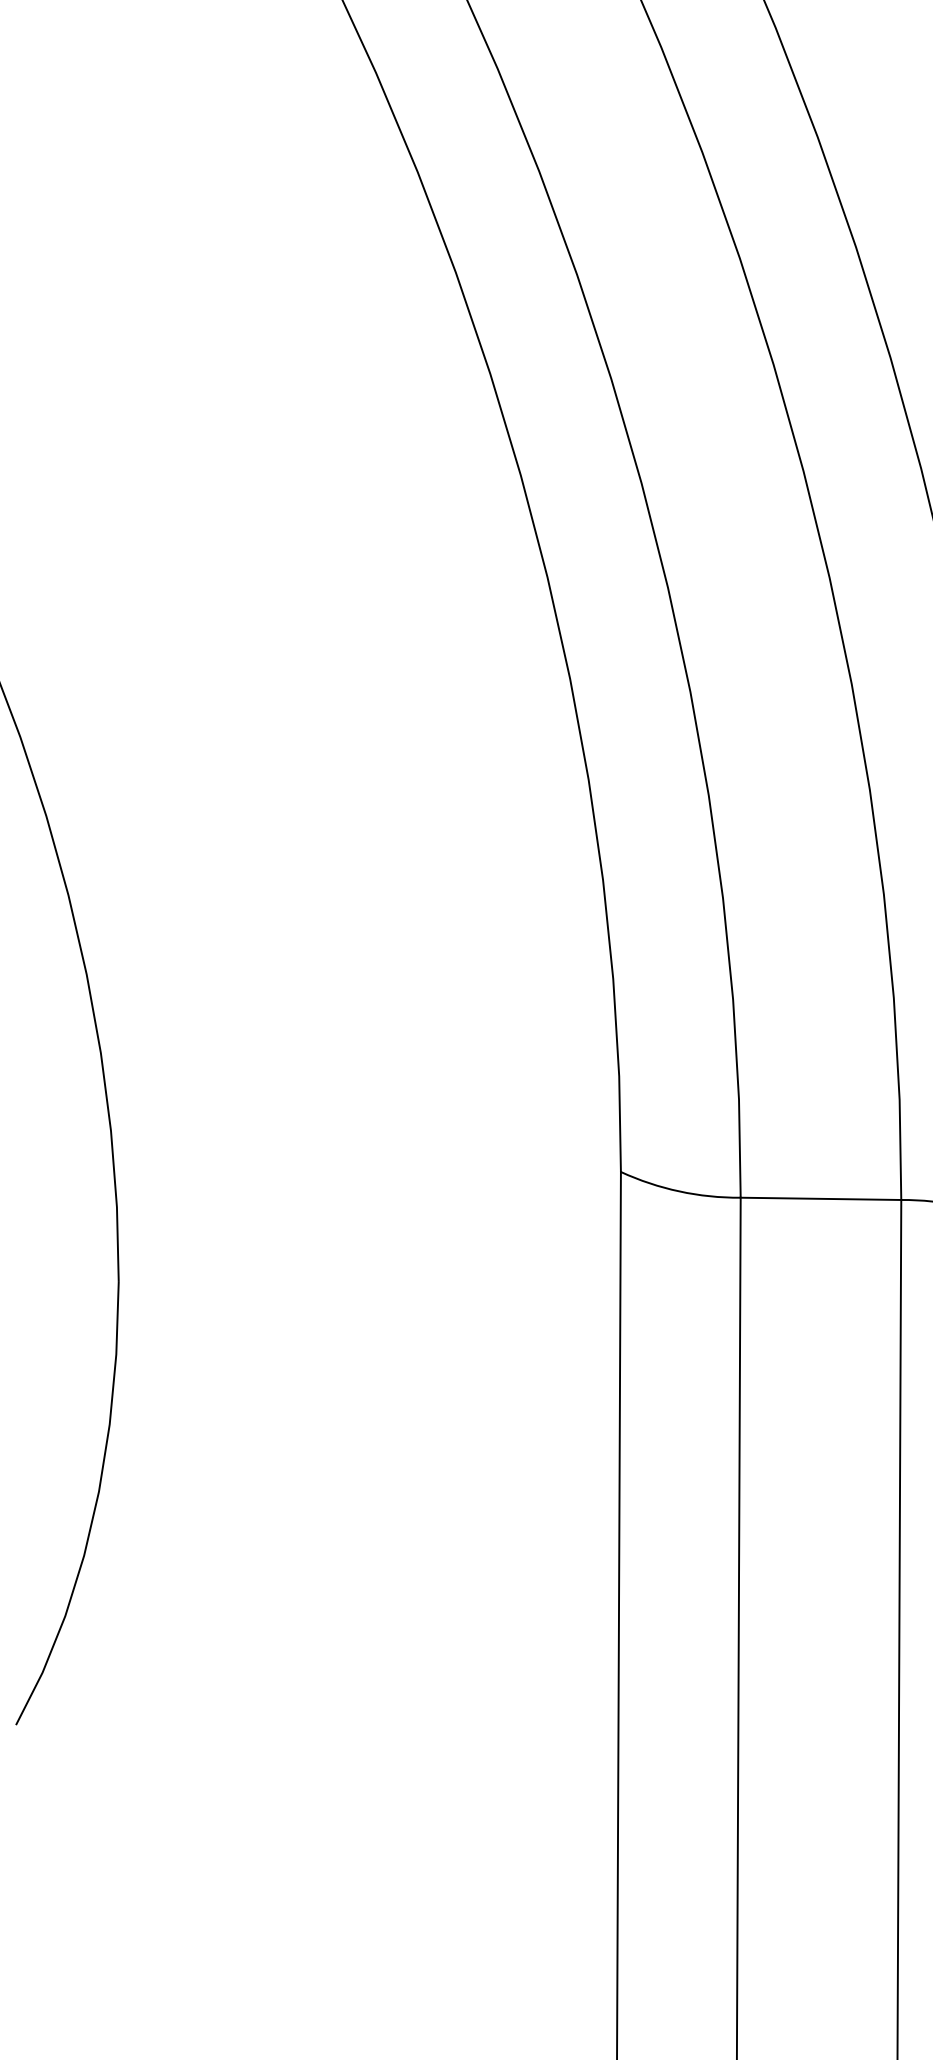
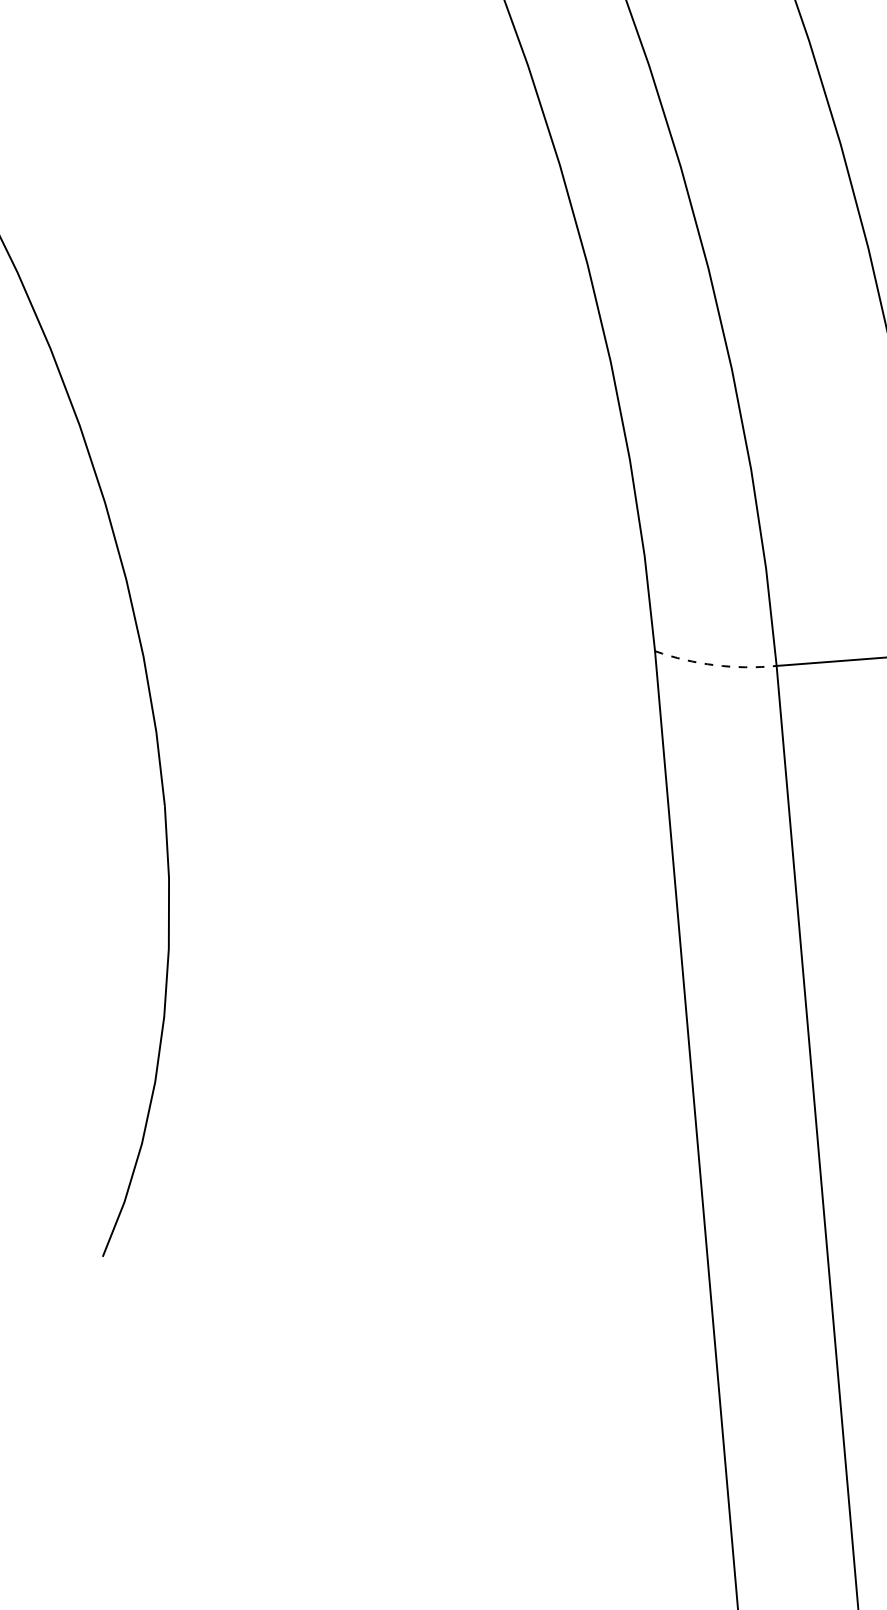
arc: (679, 1191) -> (715, 665), solid -> dashed

